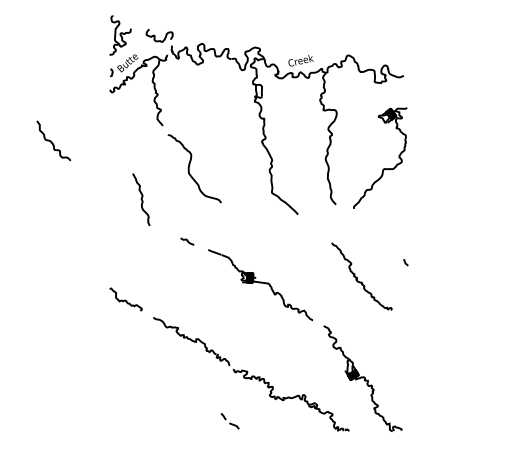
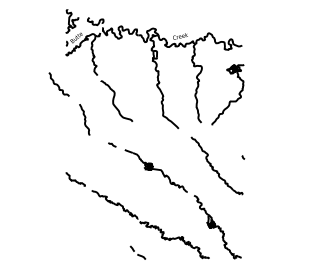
curve: (52, 140) -> (58, 84), moved
part: (361, 275) -> (216, 165), size x1.43
part: (229, 420) -> (137, 252), size x1.43

